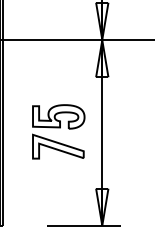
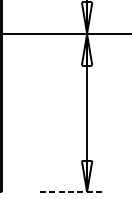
part: (58, 131) -> (49, 111), removed
line: (84, 225) -> (71, 191), solid -> dashed

